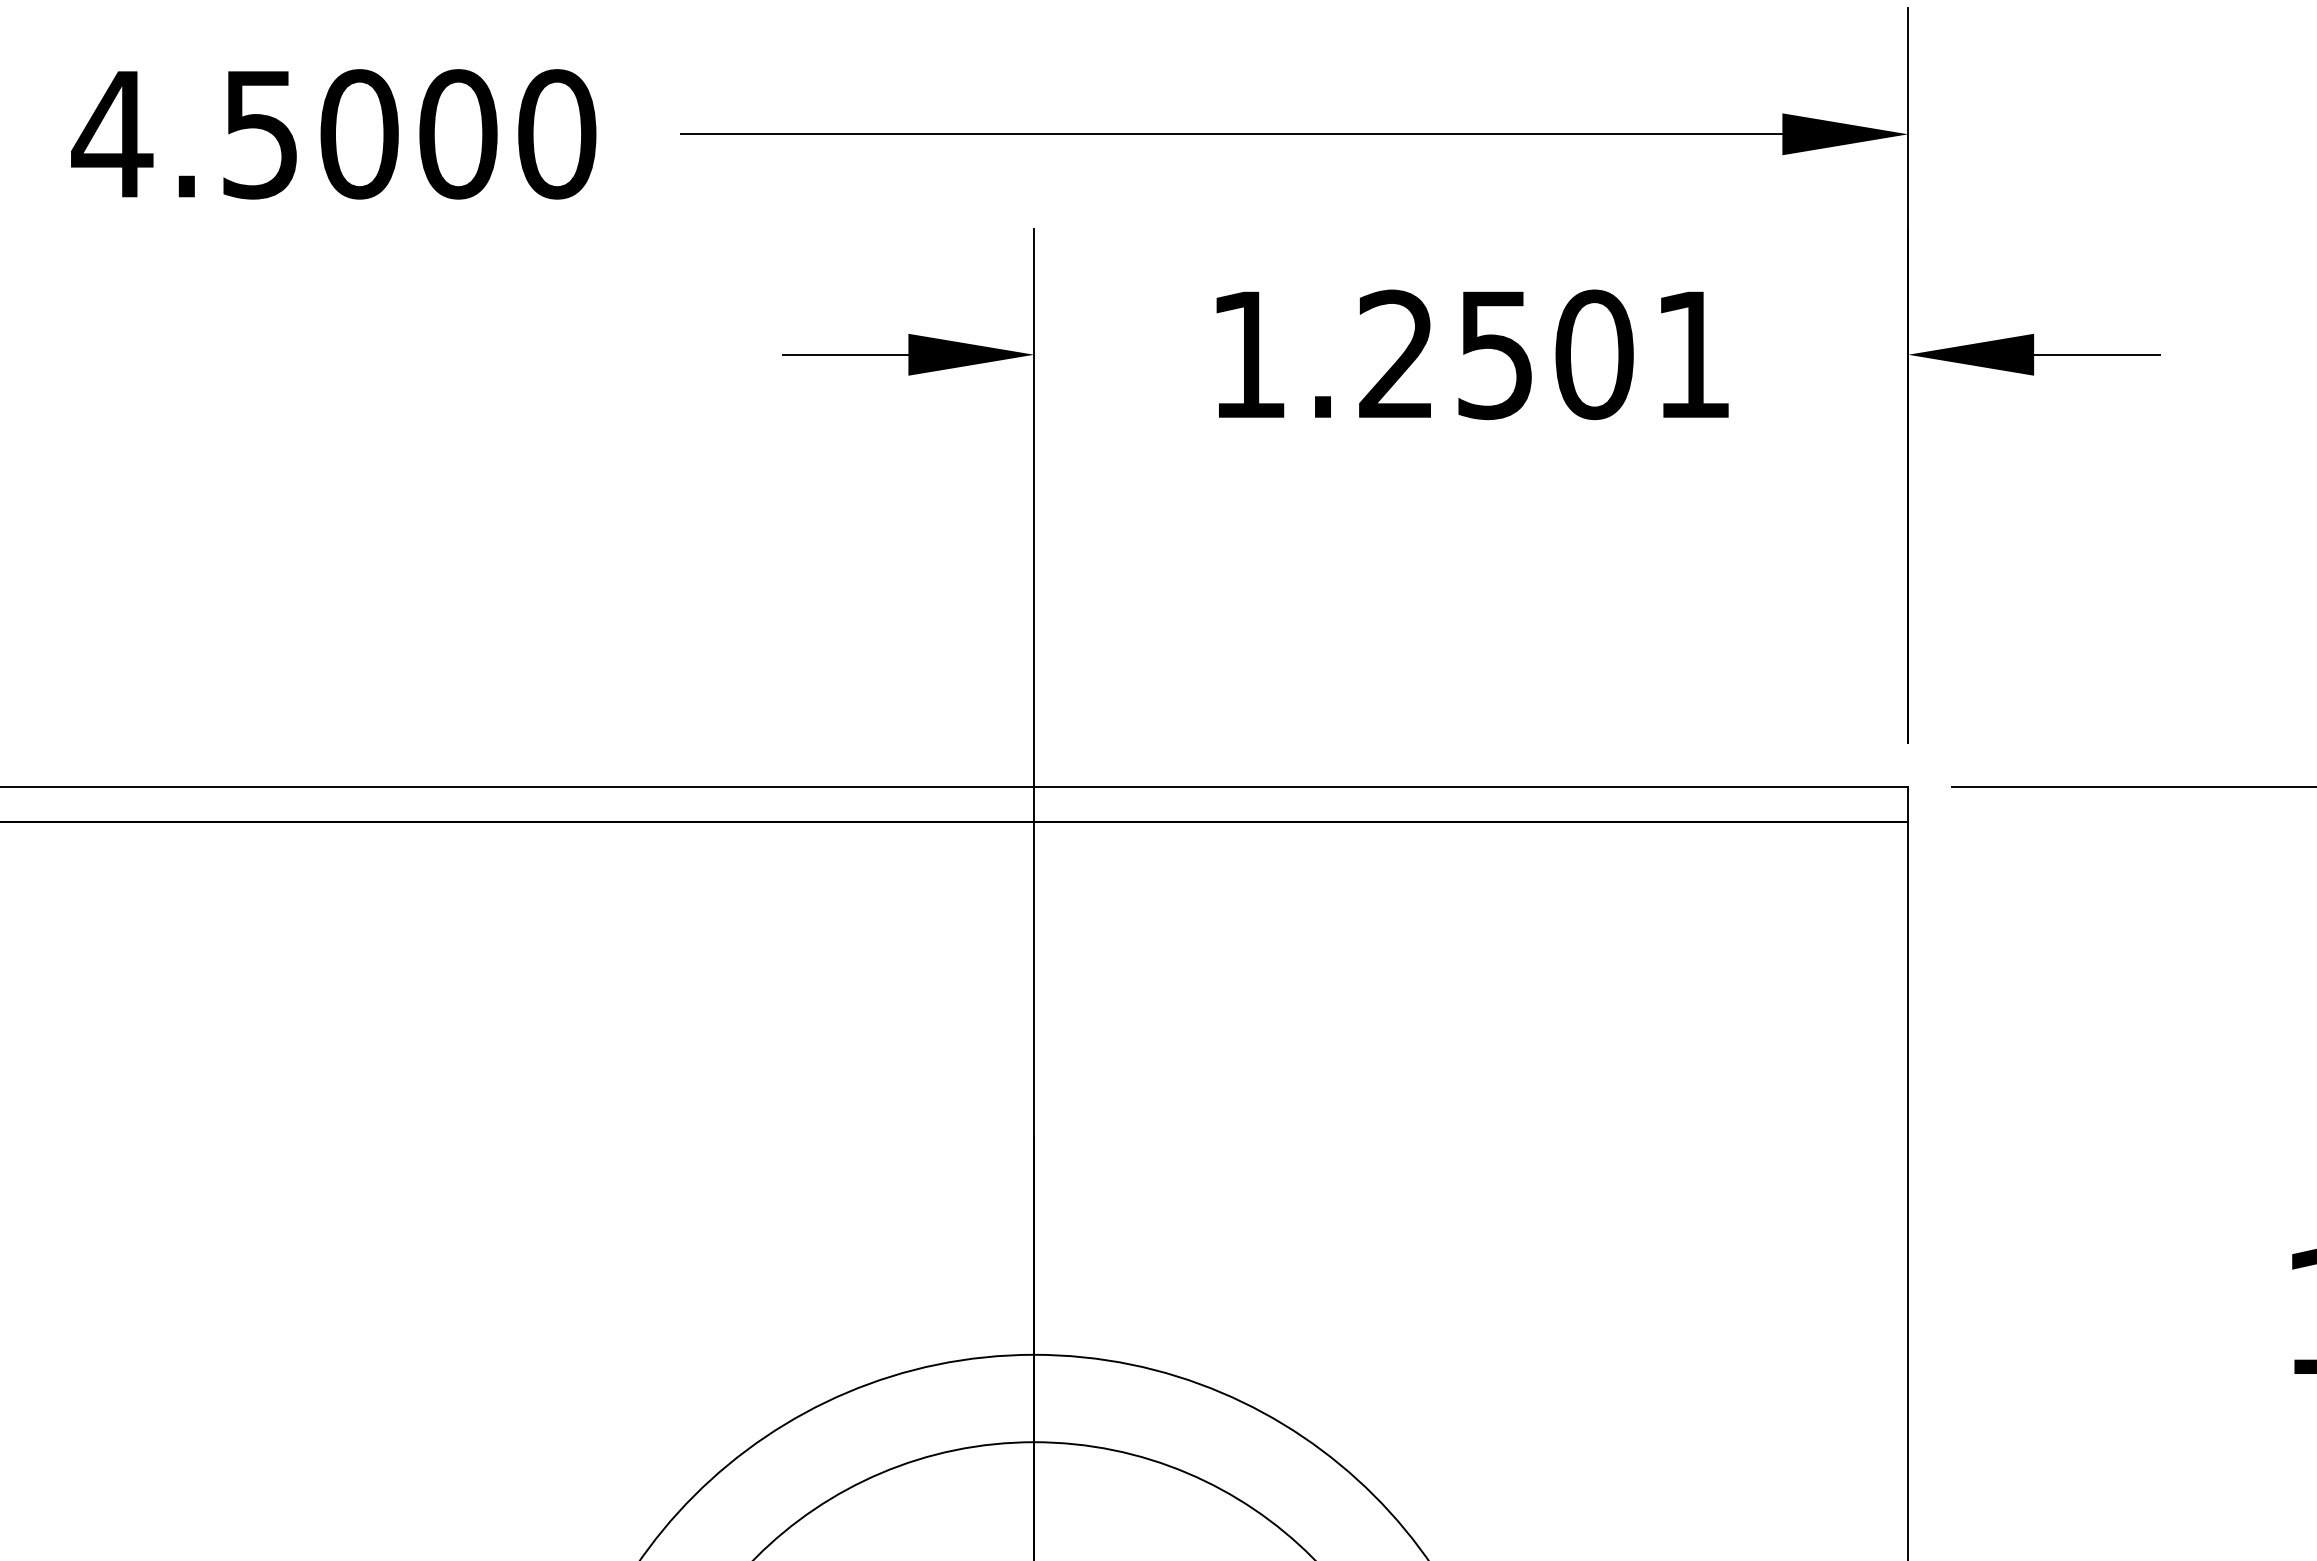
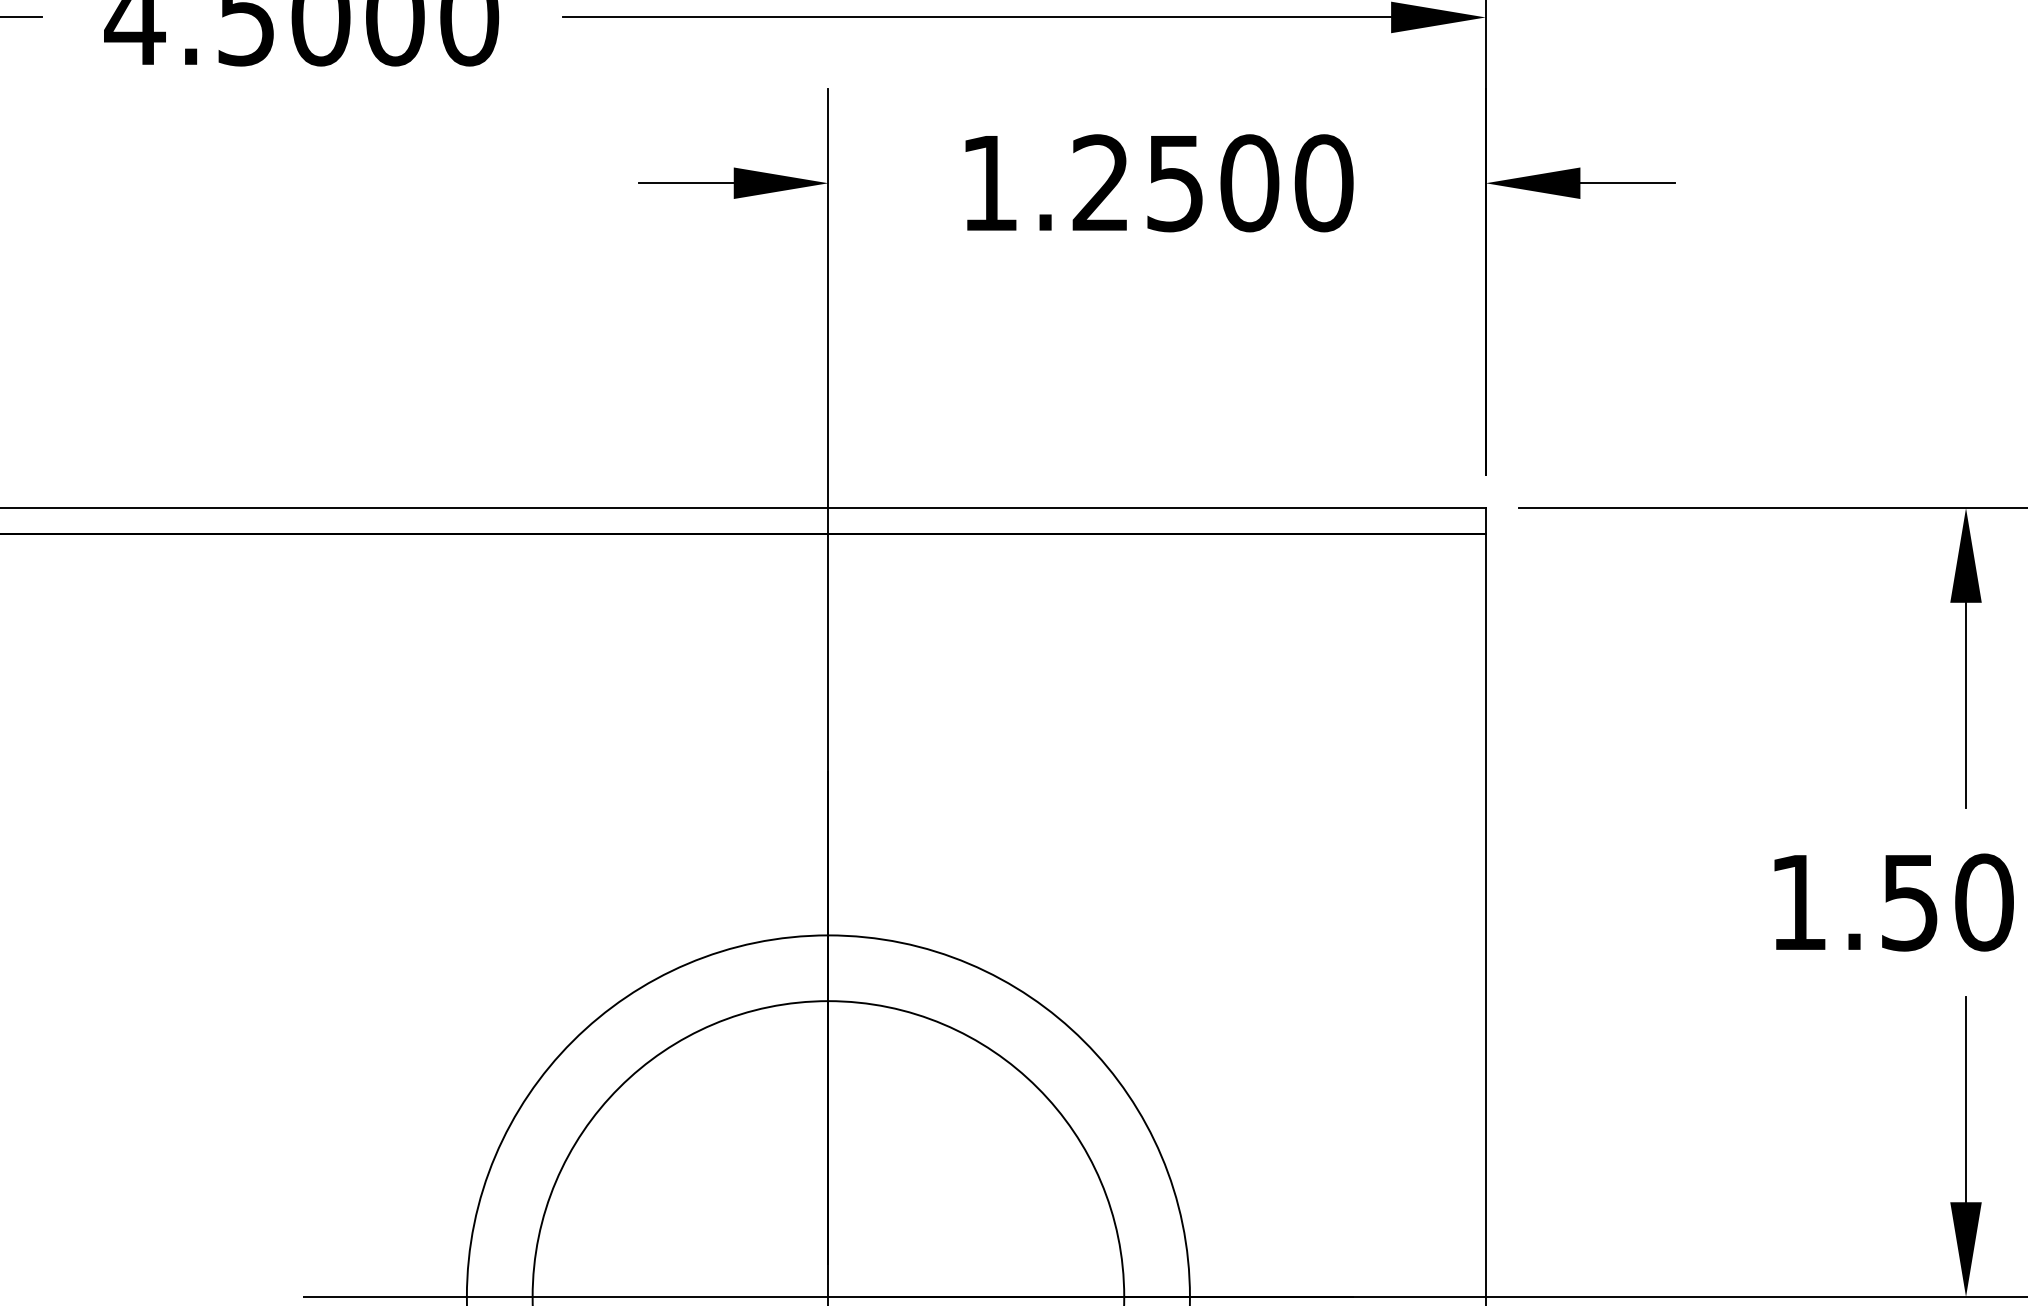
text: (1692, 355) -> (1323, 183), 1.2501 -> 1.2500

